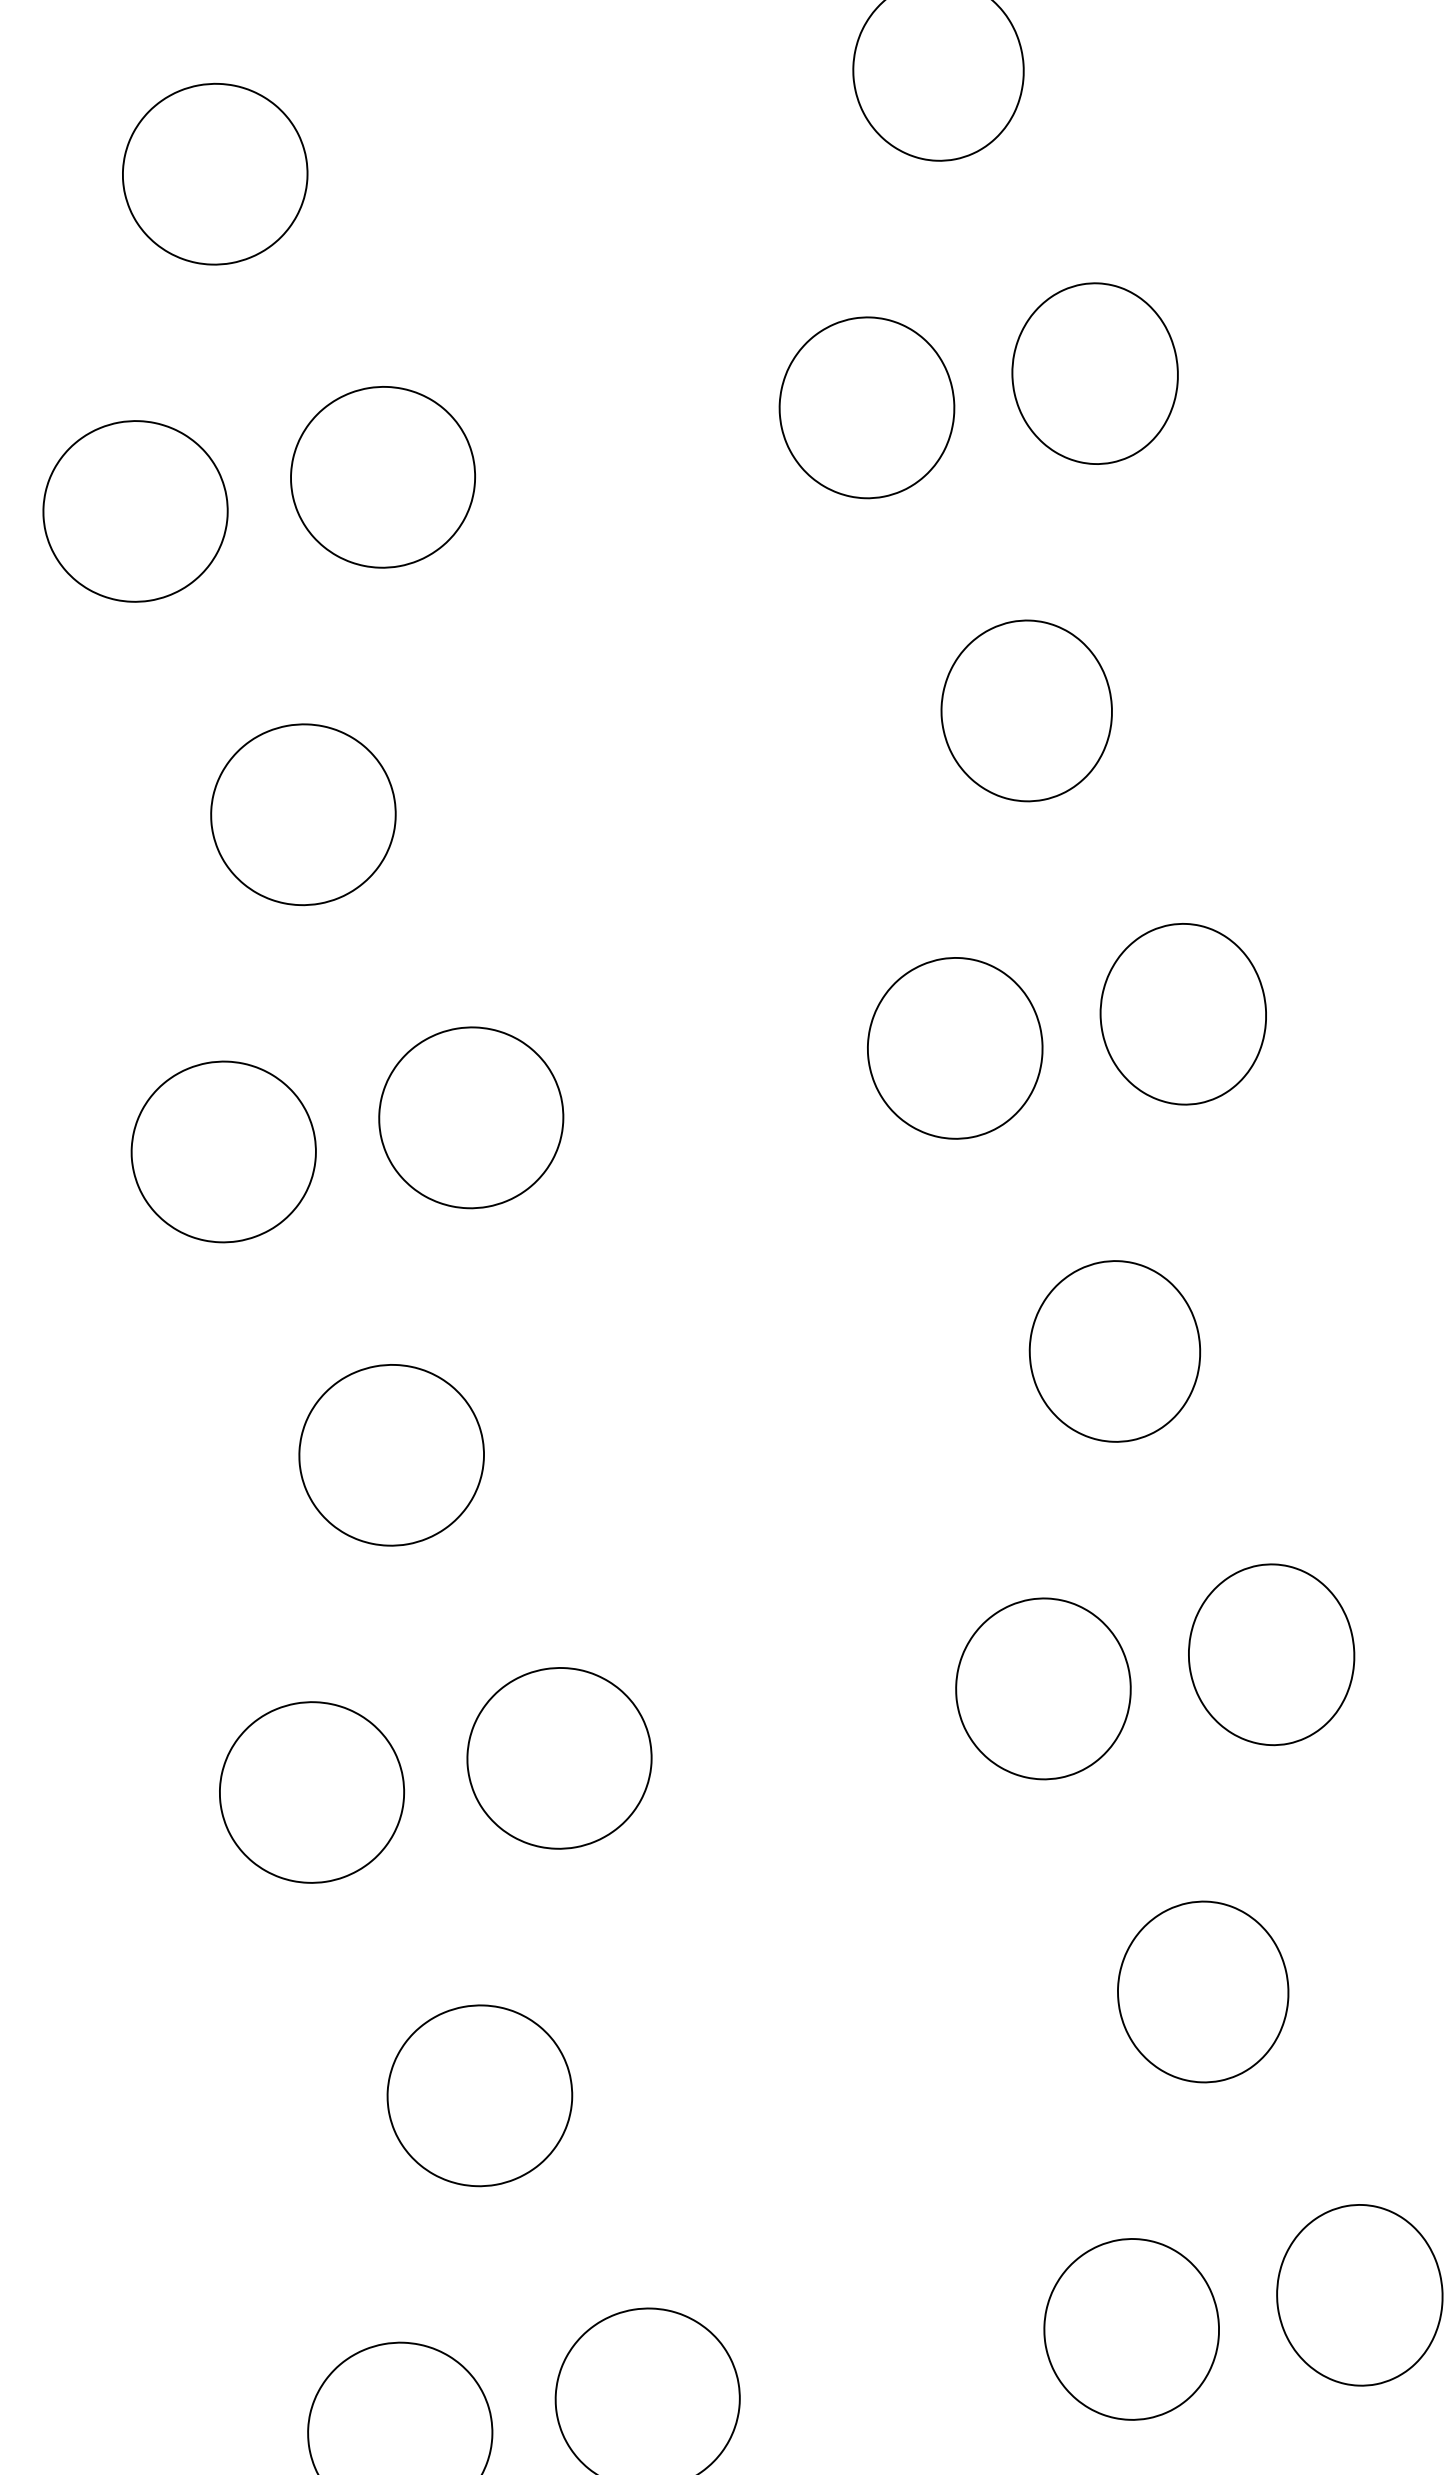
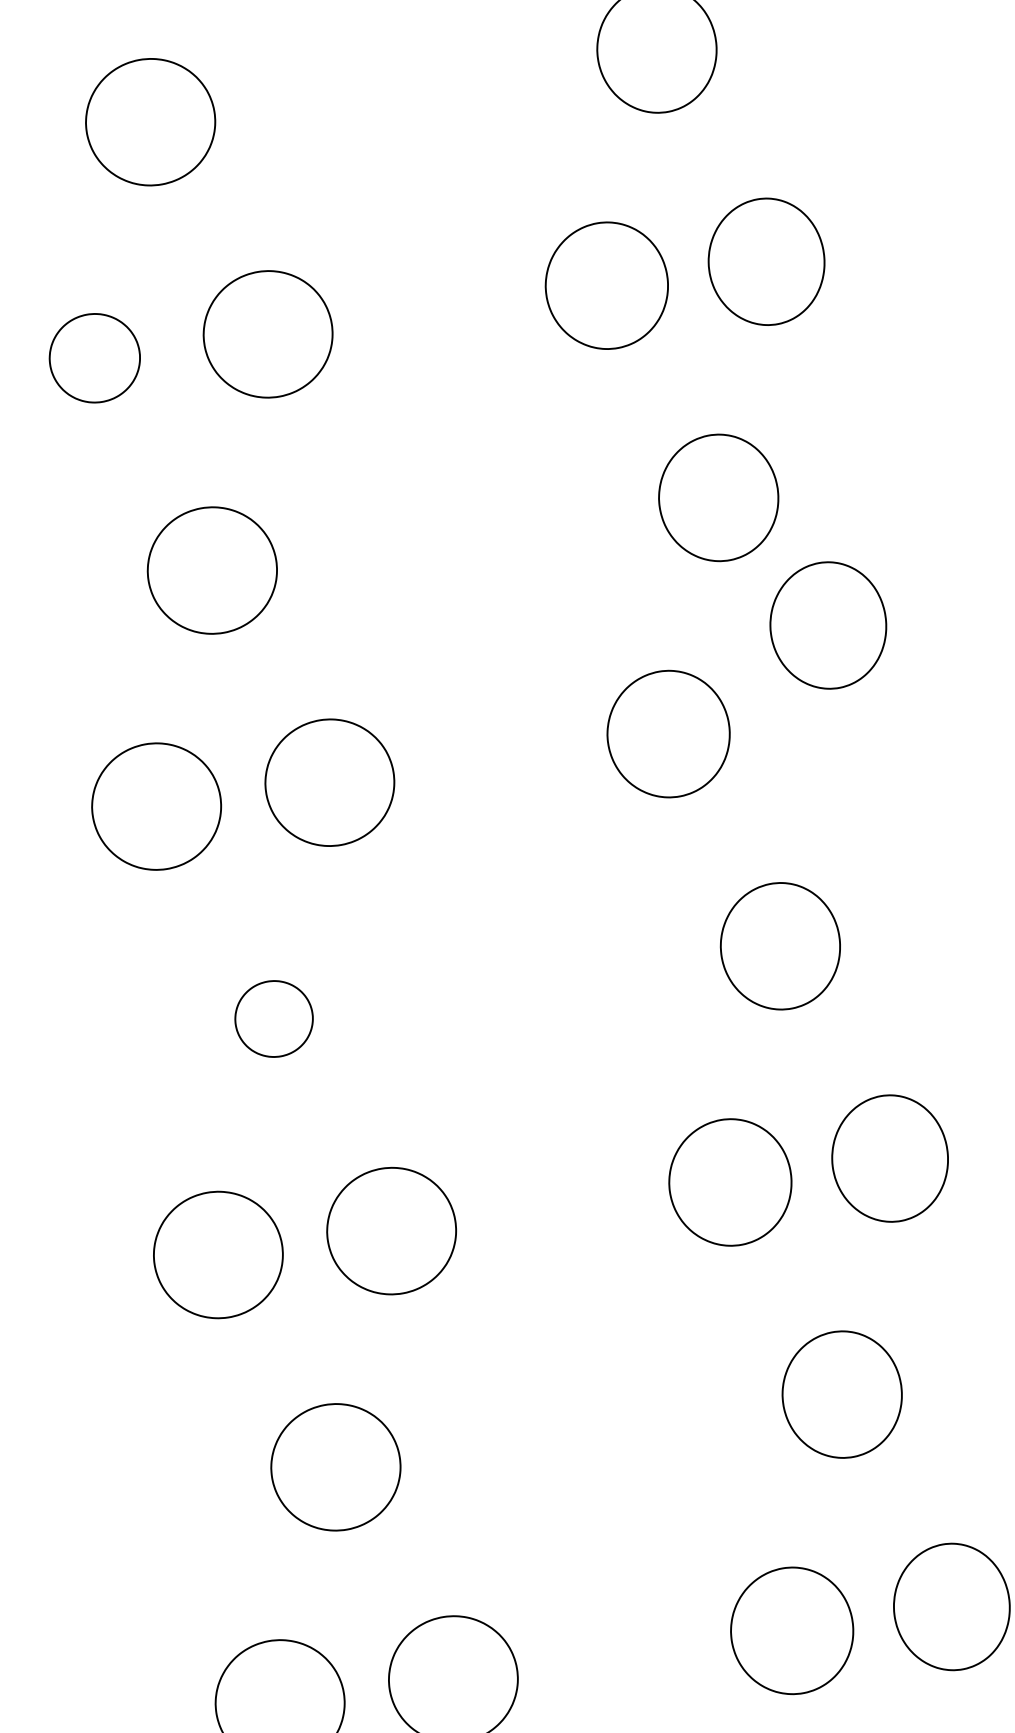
part: (135, 511) -> (94, 358), size x0.7
part: (1182, 1014) -> (827, 625), moved
part: (391, 1455) -> (274, 1019), size x0.6

